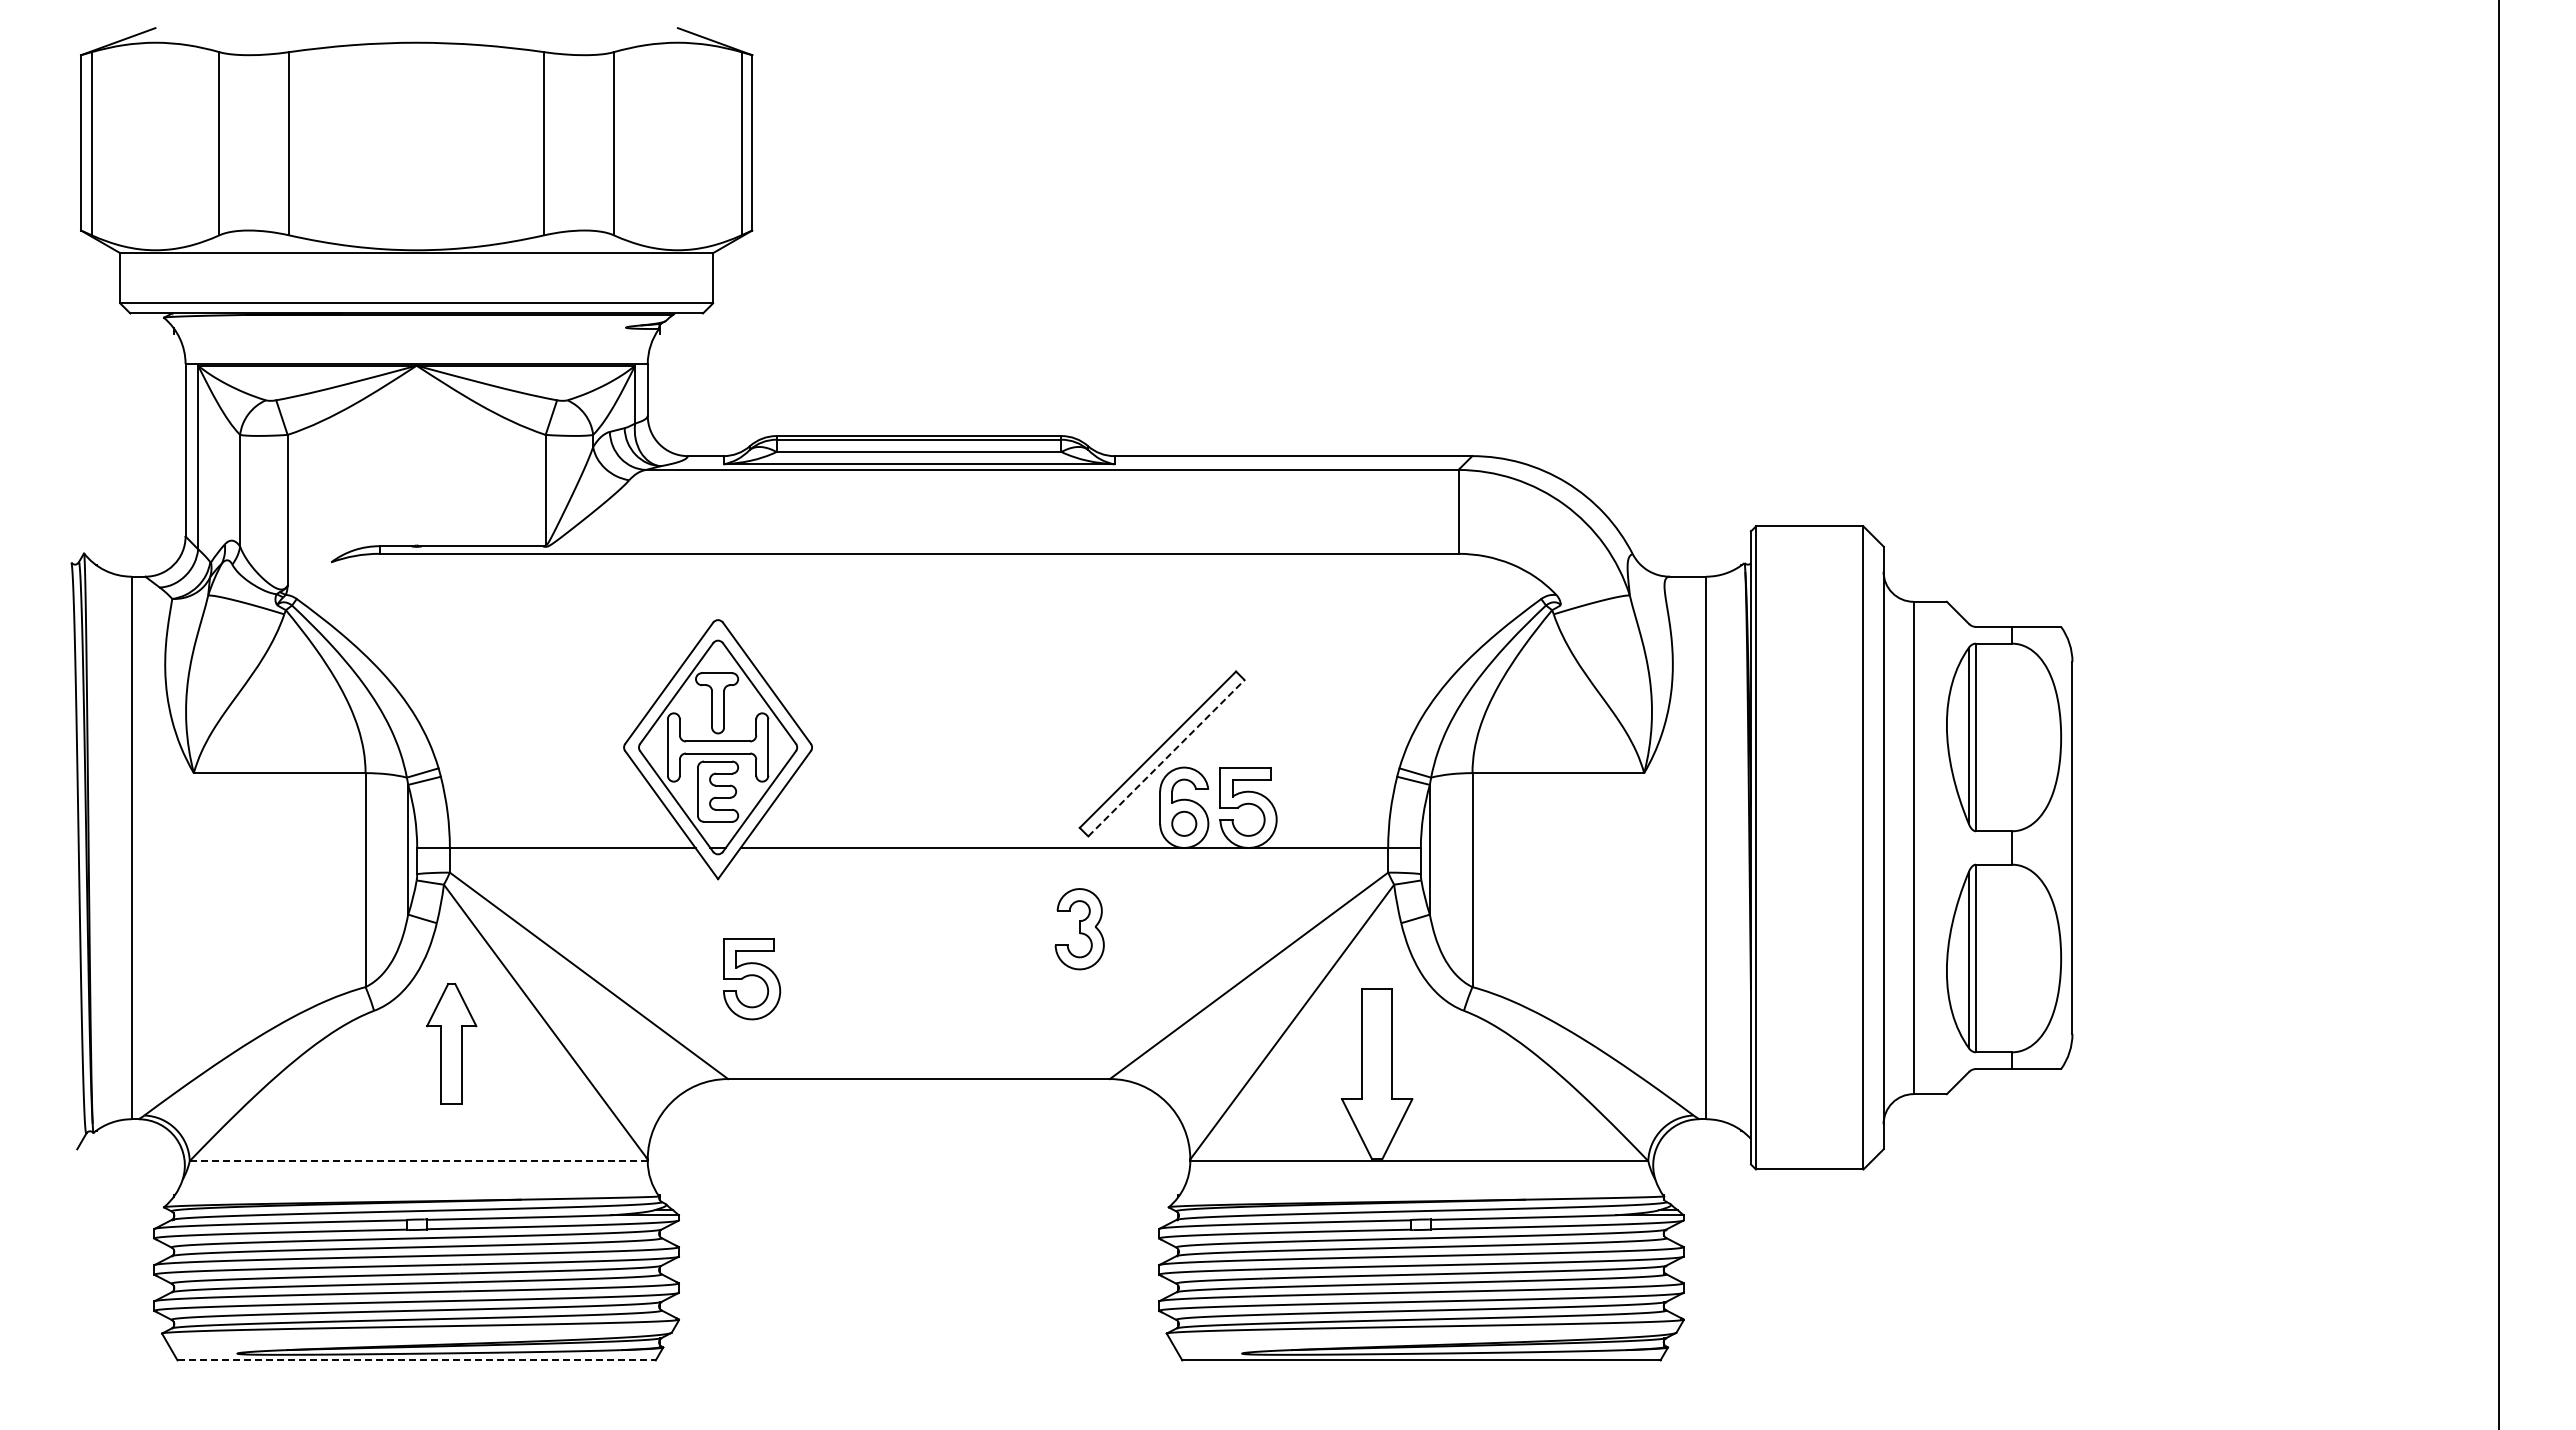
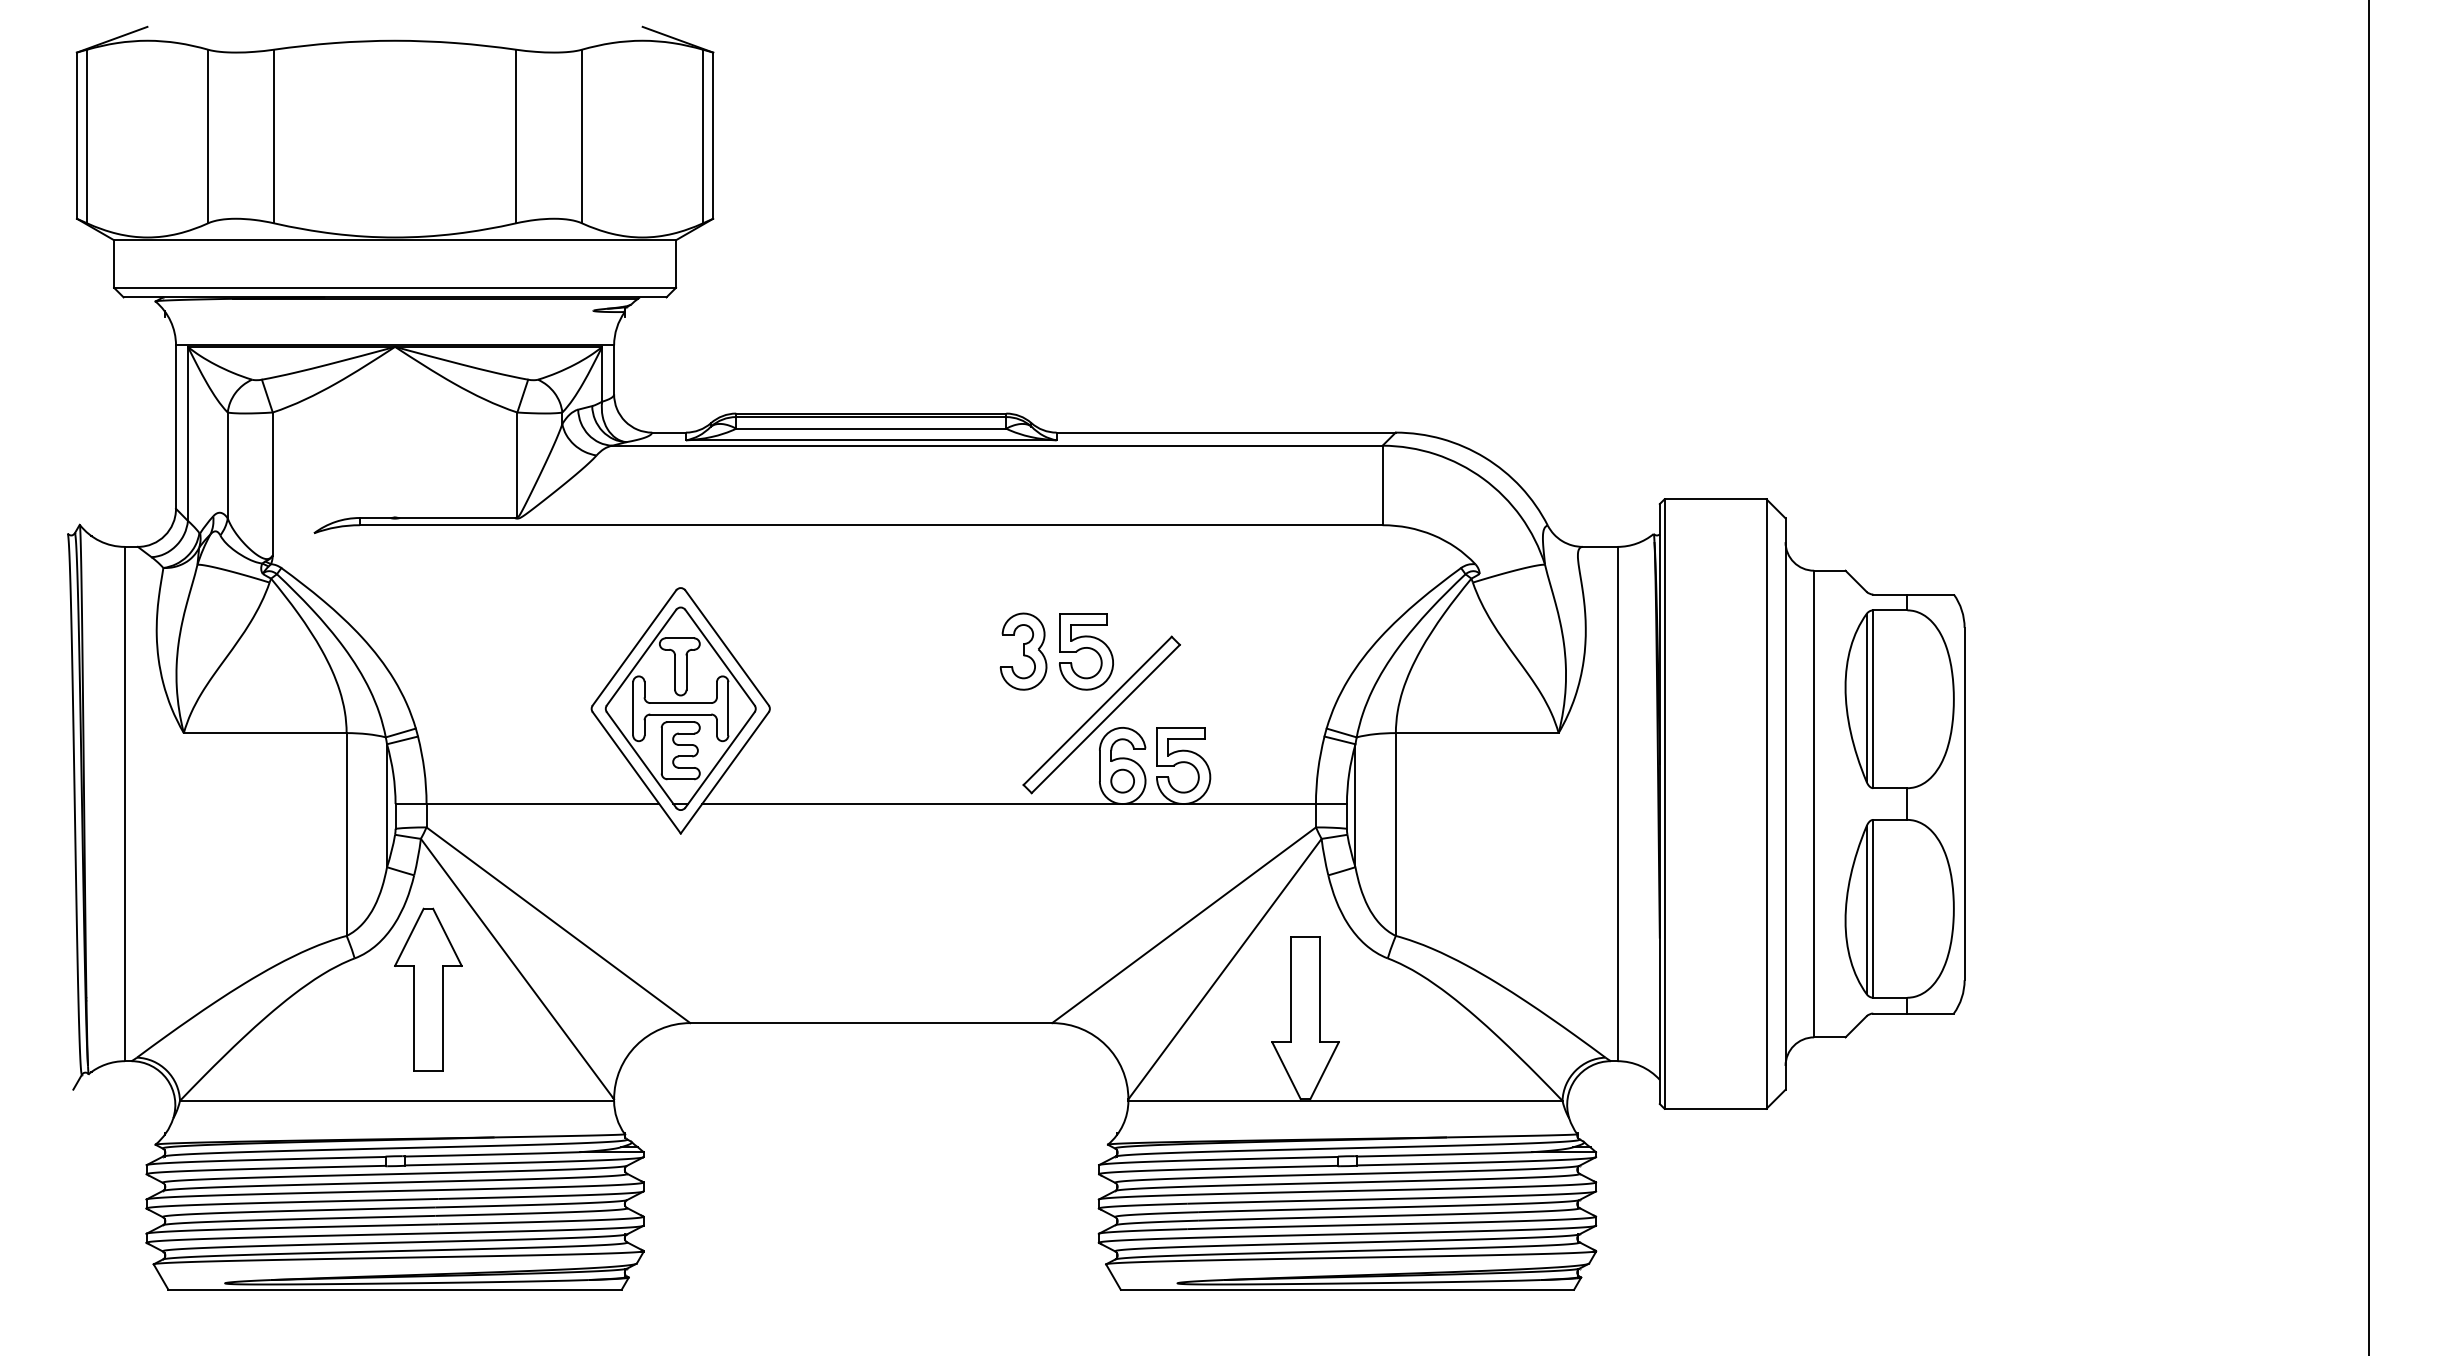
line: (1166, 758) -> (1105, 719), dashed -> solid
part: (1079, 929) -> (1023, 651), moved
part: (752, 979) -> (1086, 651), moved
part: (451, 1043) -> (428, 989), size x1.43
line: (418, 1161) -> (396, 1101), dashed -> solid
line: (417, 1360) -> (395, 1289), dashed -> solid

